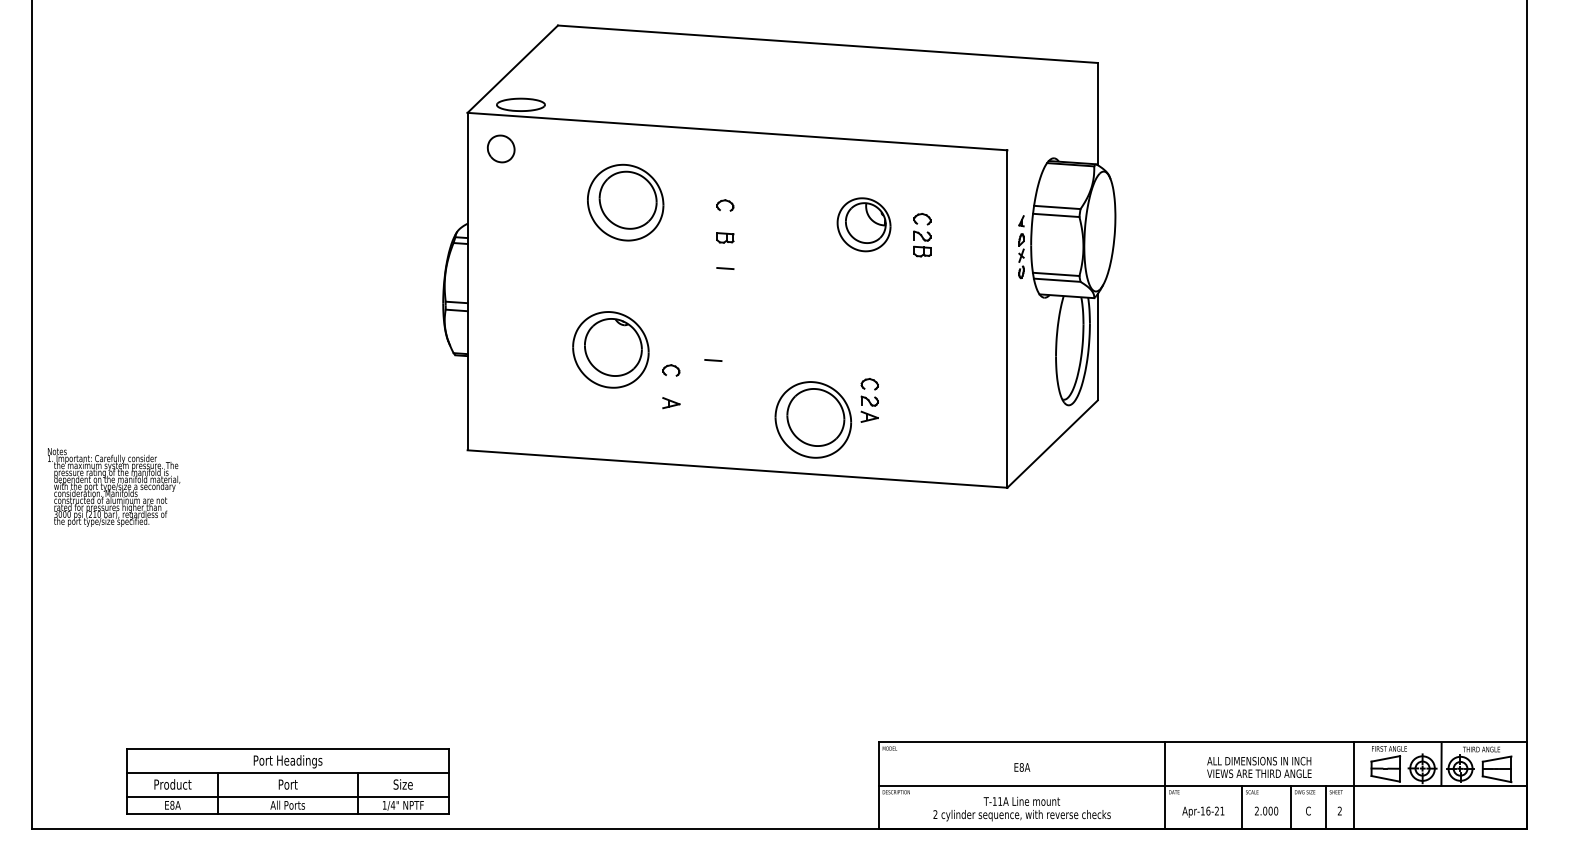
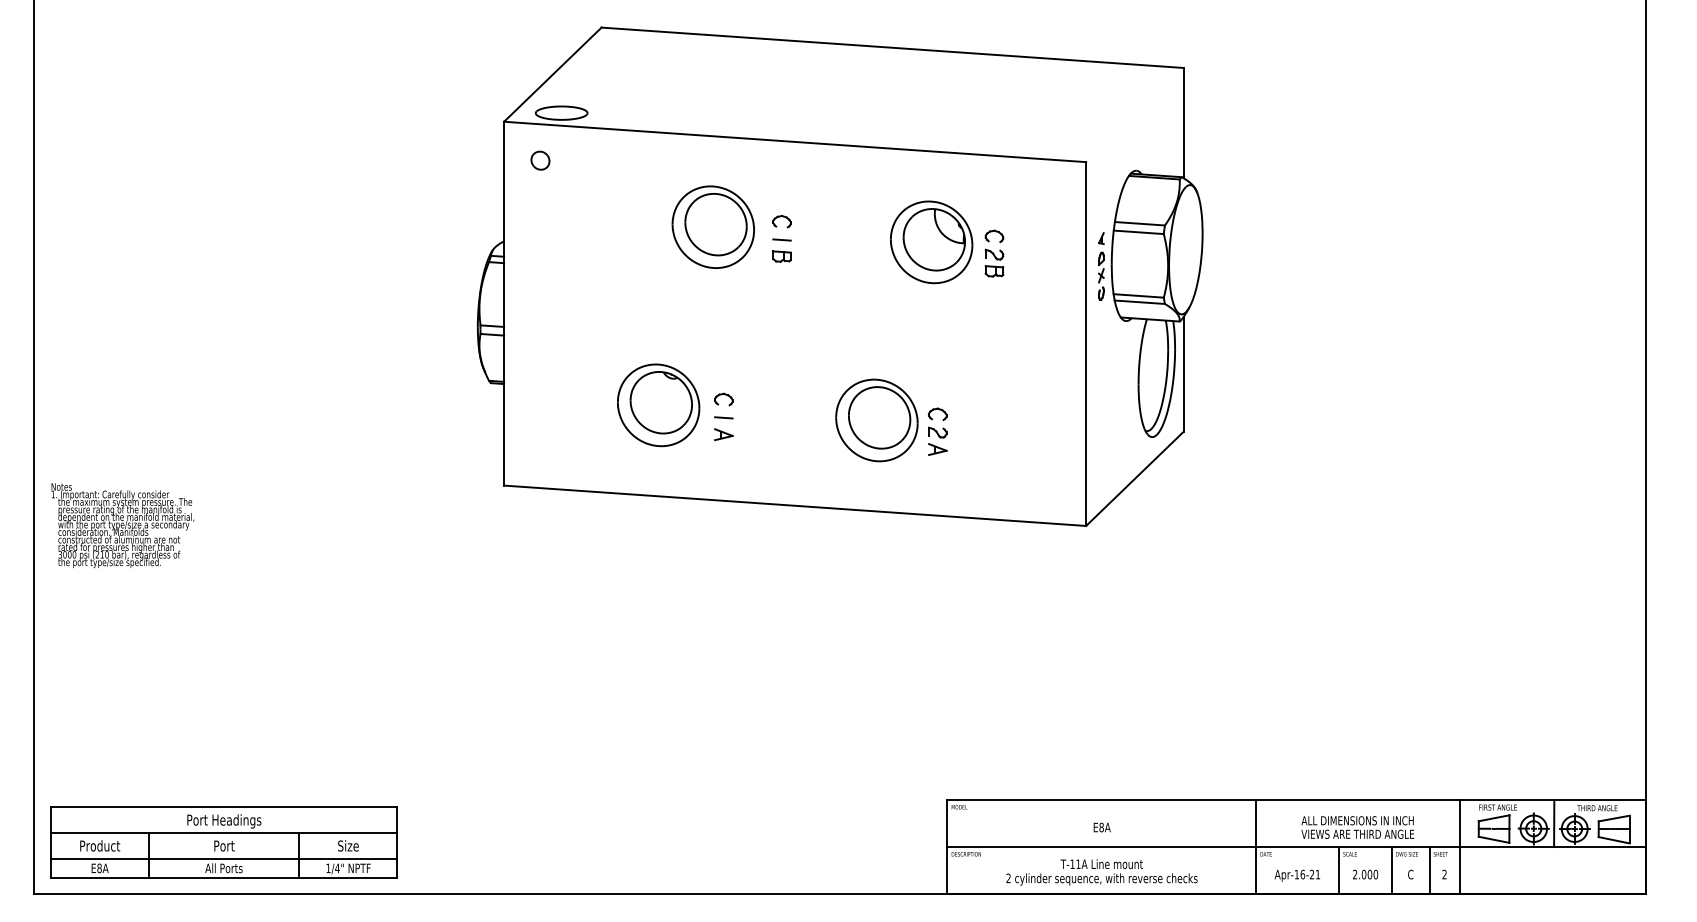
part: (501, 148) -> (540, 160), size x0.62
part: (625, 202) -> (713, 227), moved
part: (863, 224) -> (930, 242), size x1.43
line: (725, 268) -> (782, 239), moved
part: (610, 349) -> (658, 404), moved
line: (713, 360) -> (723, 417), moved
part: (812, 419) -> (875, 420), moved
part: (287, 781) -> (223, 842), moved

